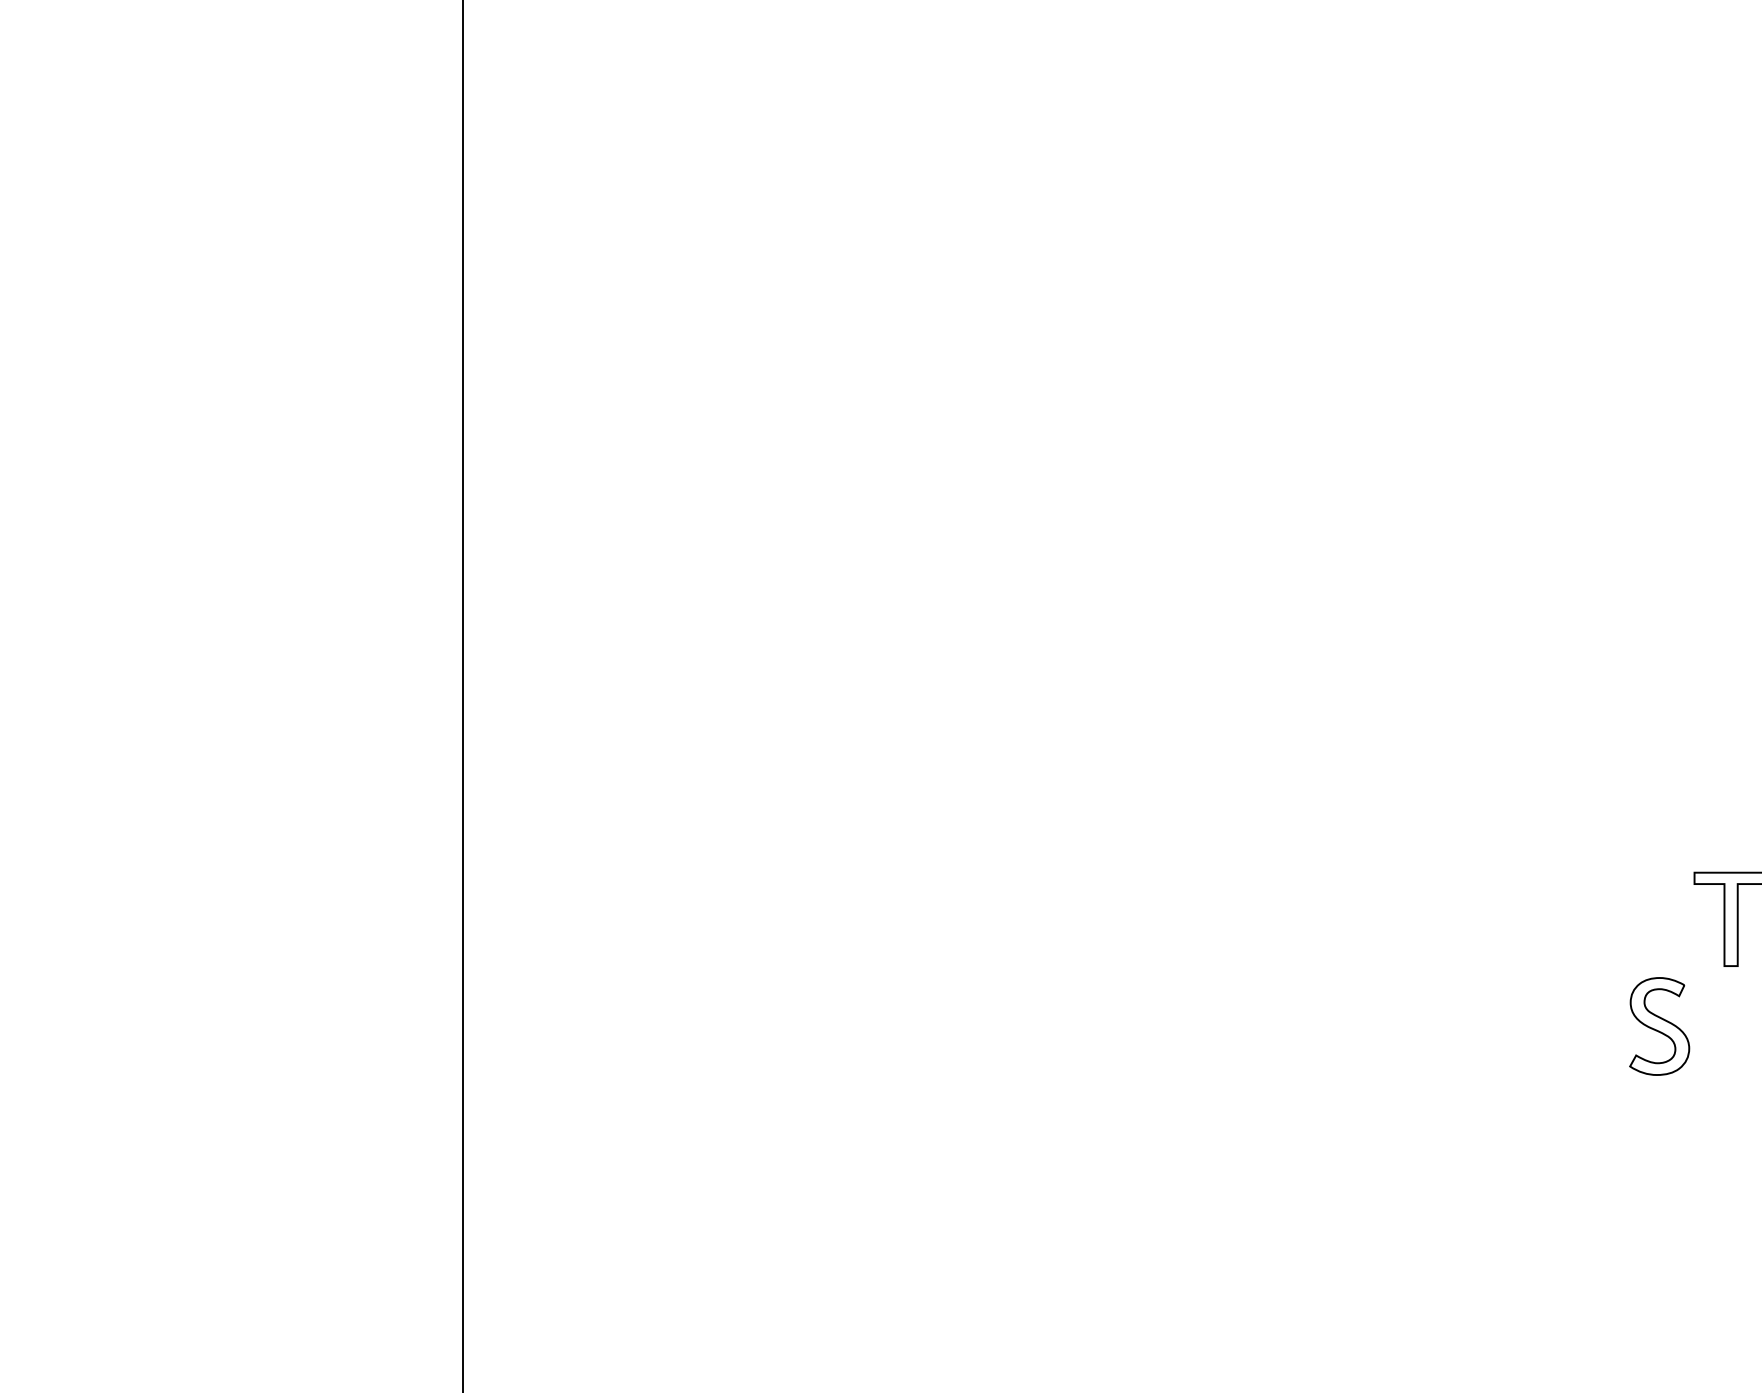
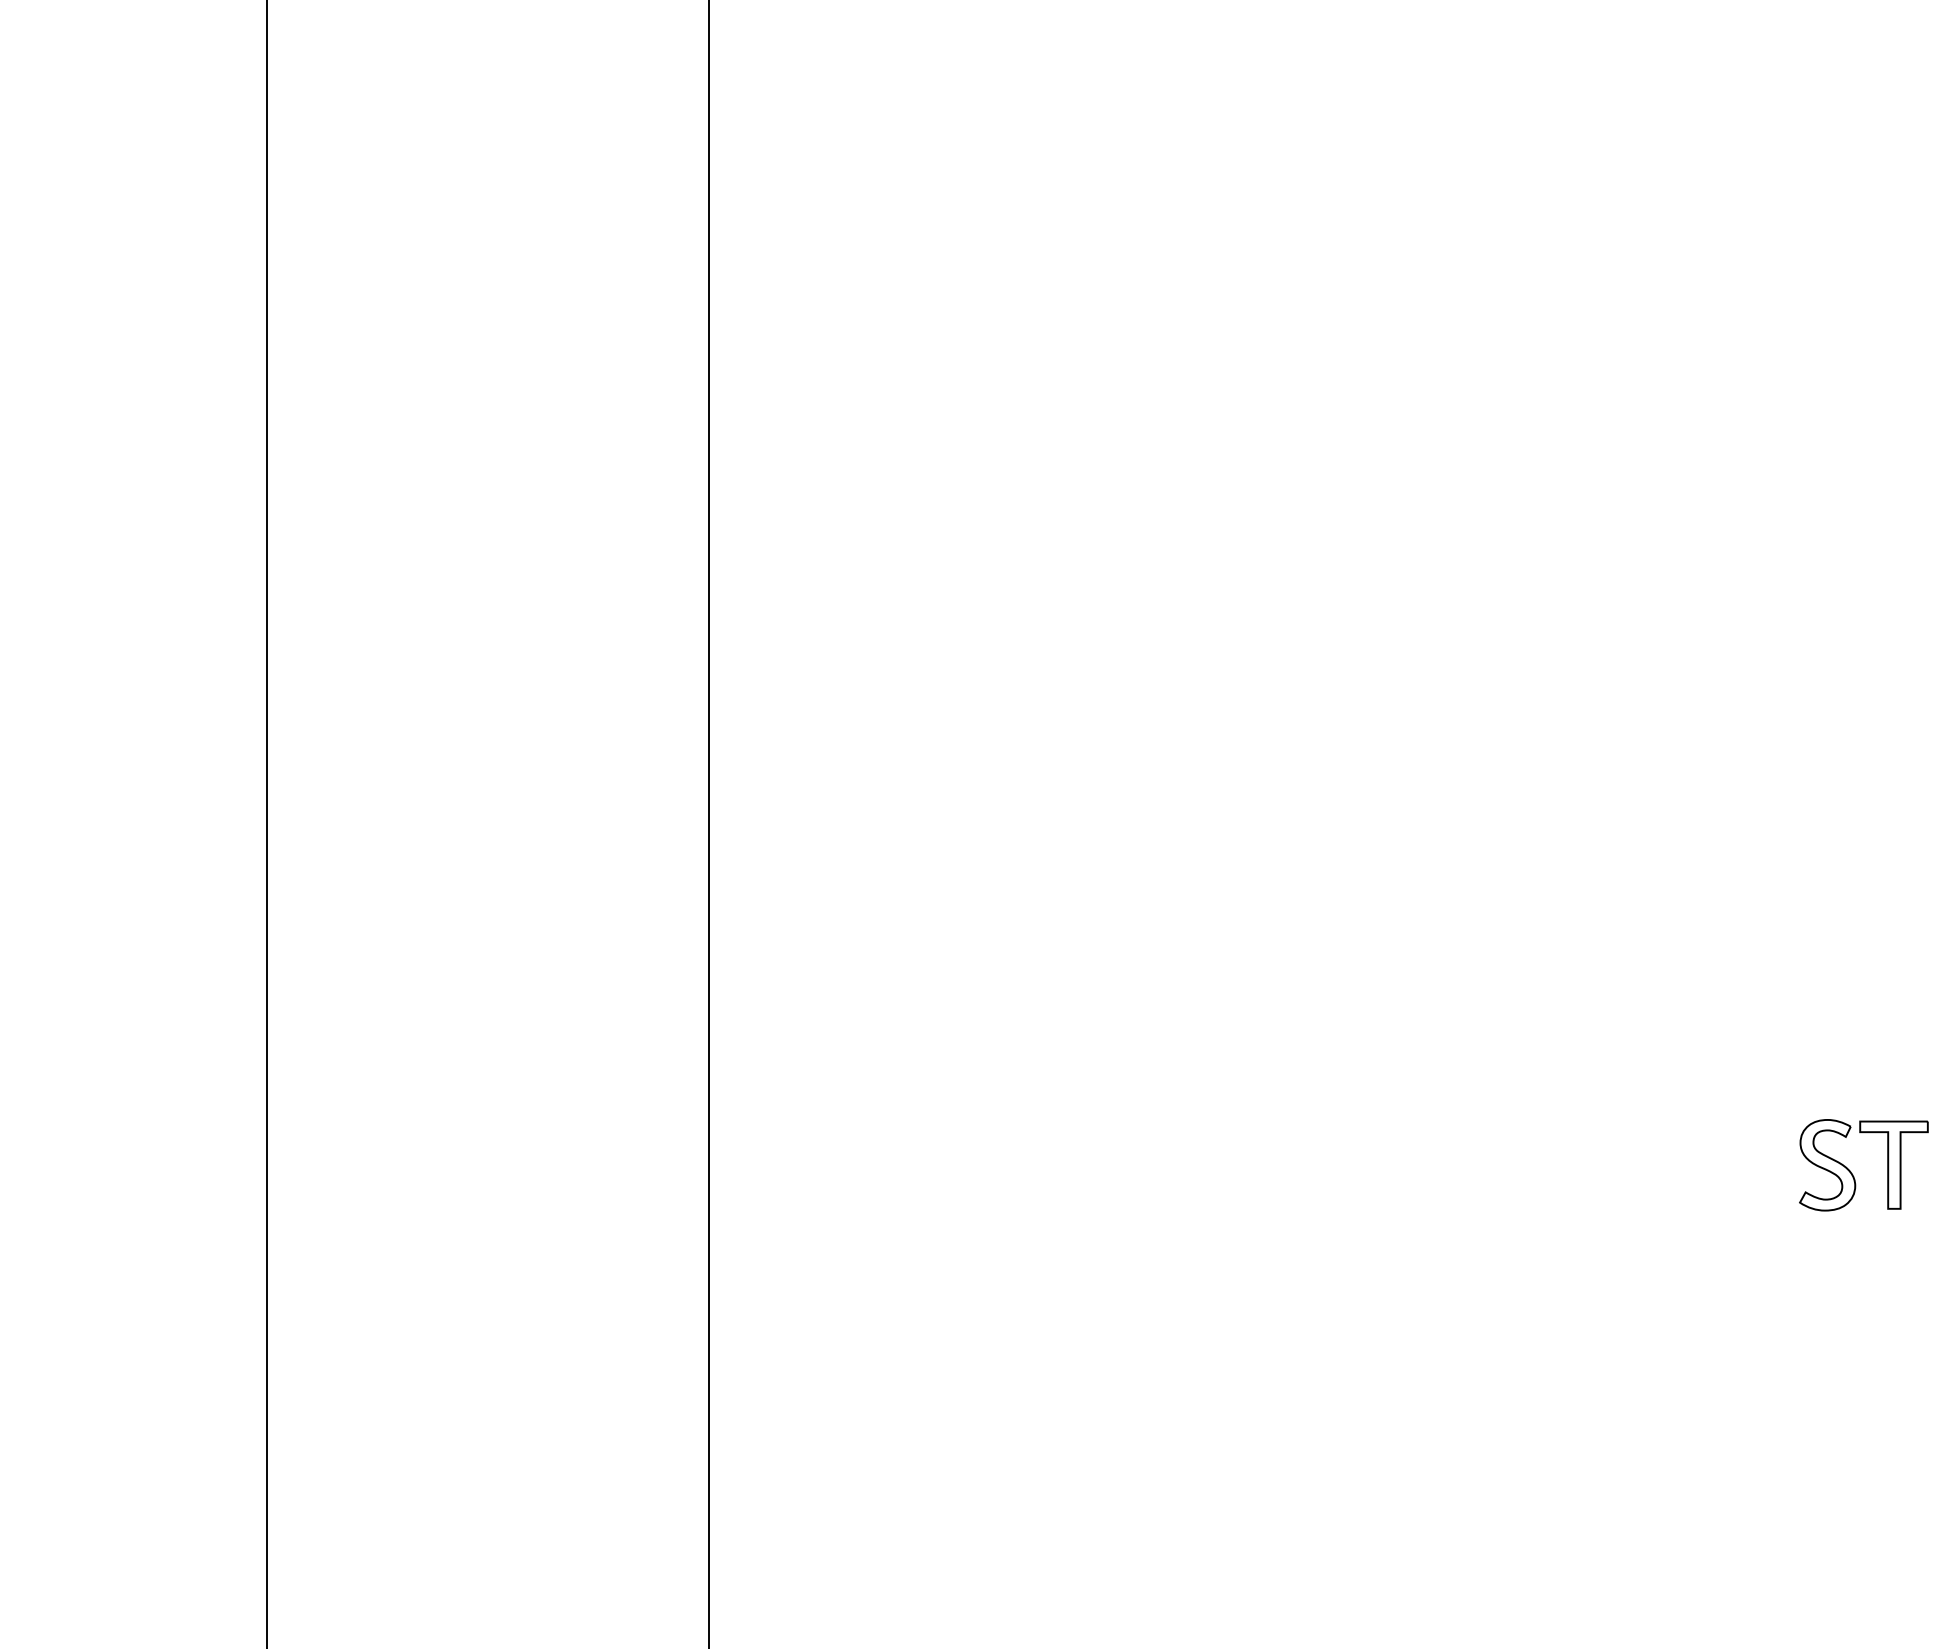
part: (1659, 1026) -> (1827, 1165), moved

